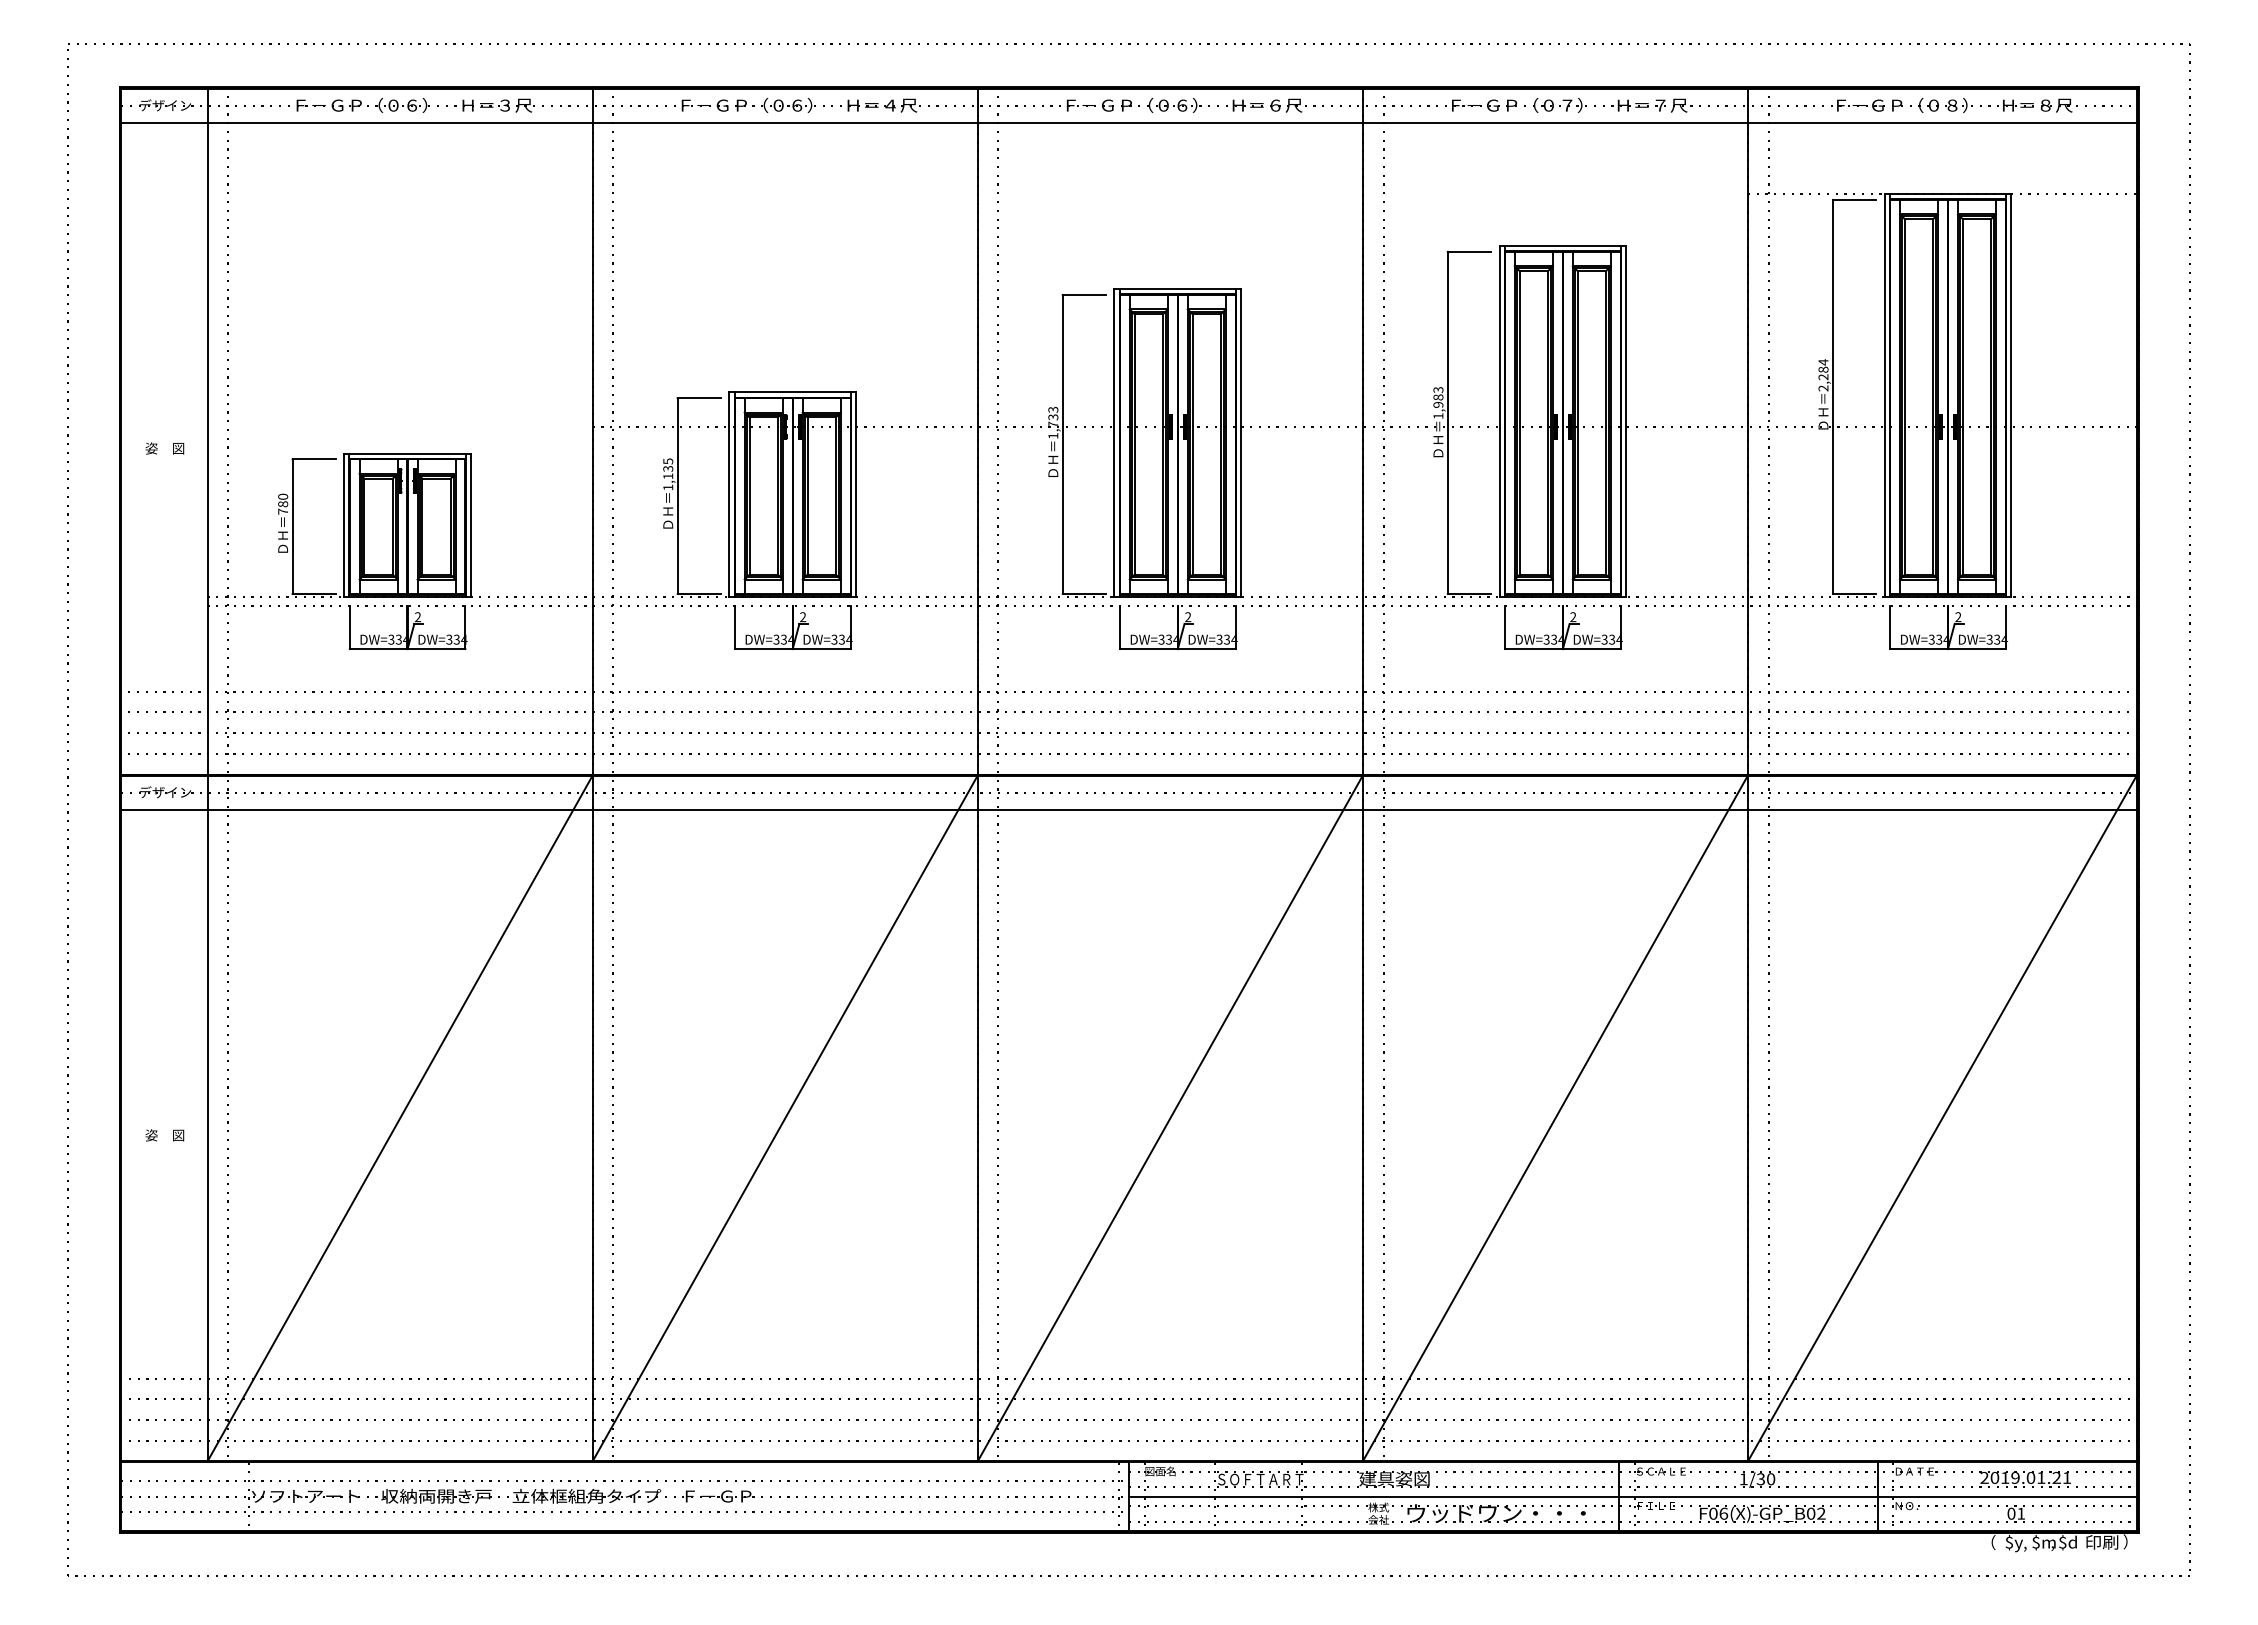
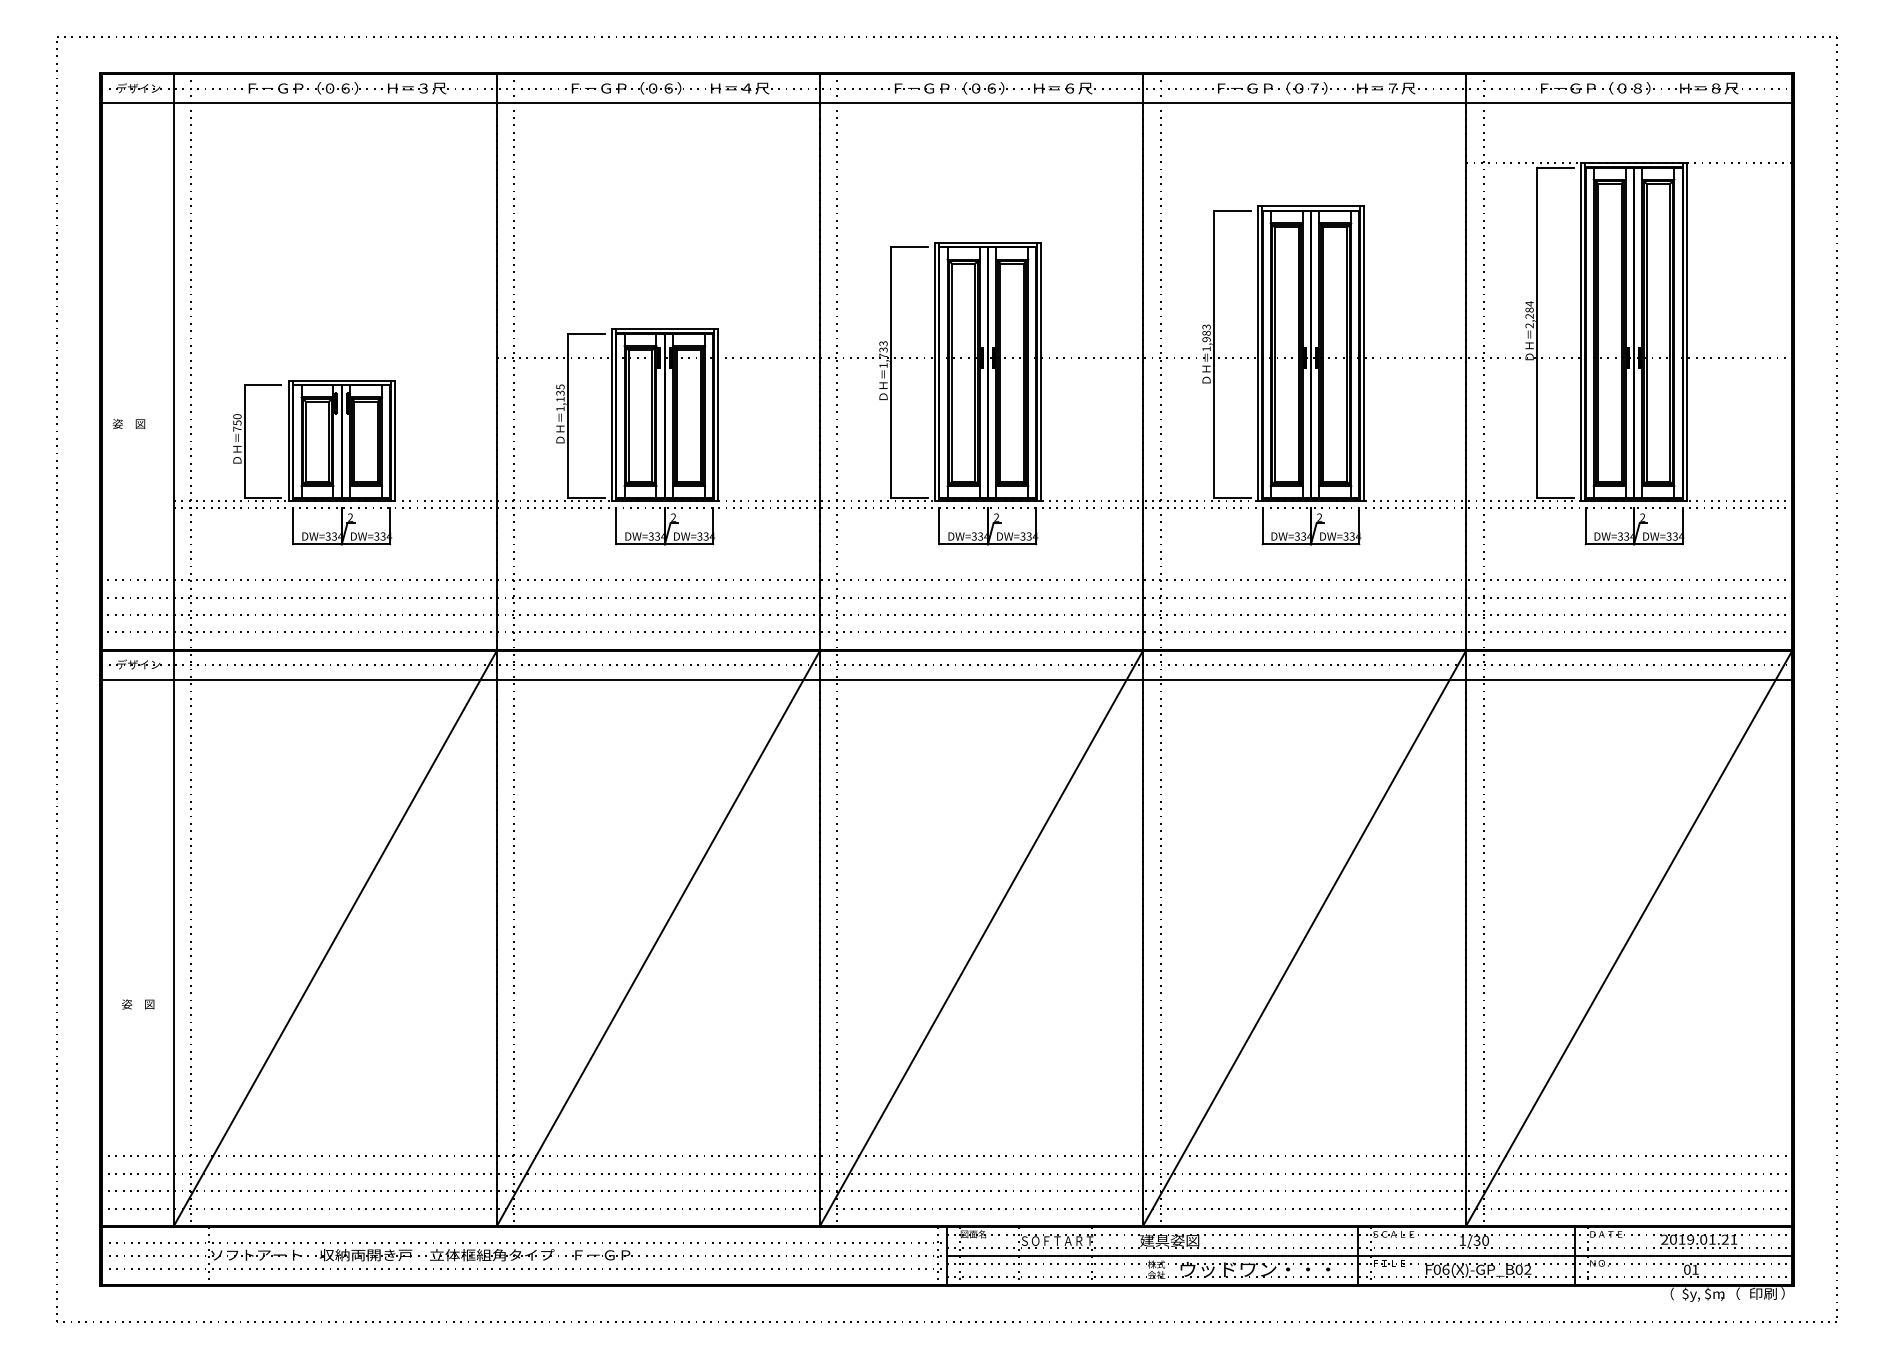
text: (164, 448) -> (128, 423), moved
text: (282, 504) -> (236, 423), 780 -> 750
text: (164, 1135) -> (137, 1004), moved
text: (2067, 1542) -> (1734, 1293), $d -> （

